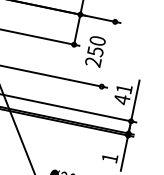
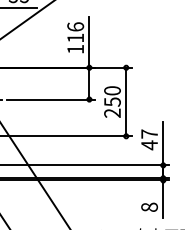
line: (108, 53) -> (126, 101), added
text: (124, 88) -> (149, 133), 41 -> 47
text: (110, 157) -> (149, 206), 1 -> 8

